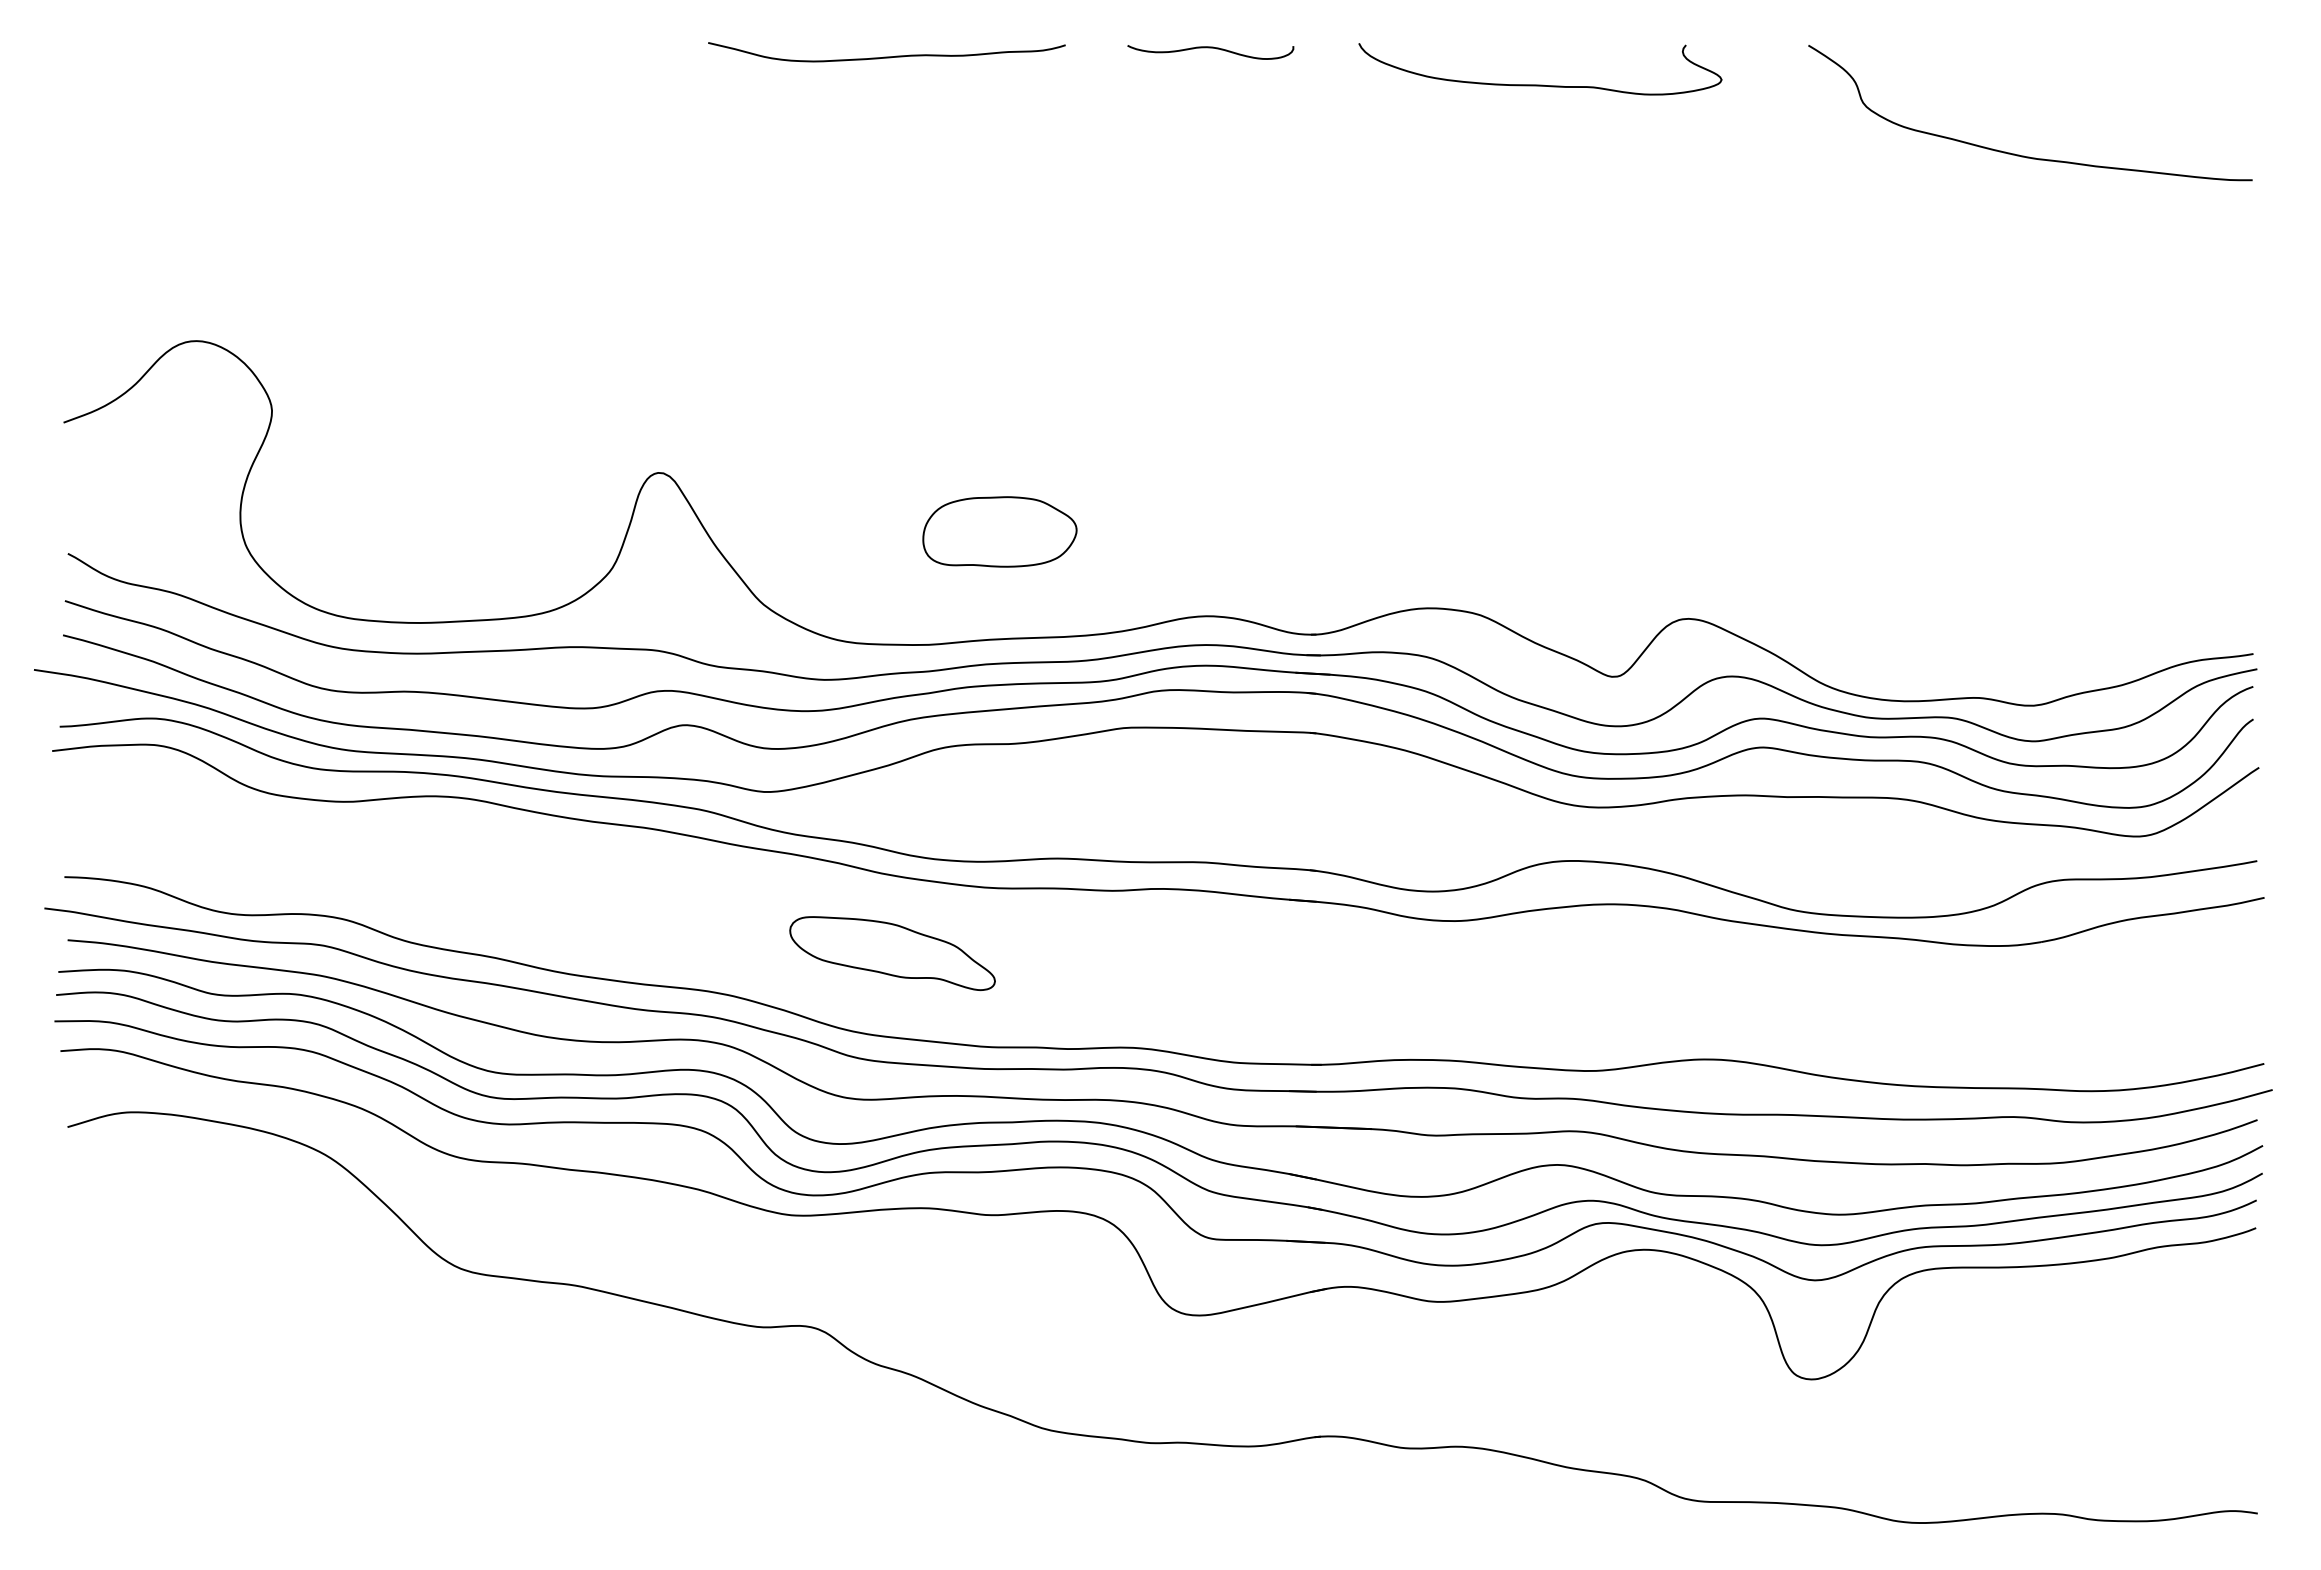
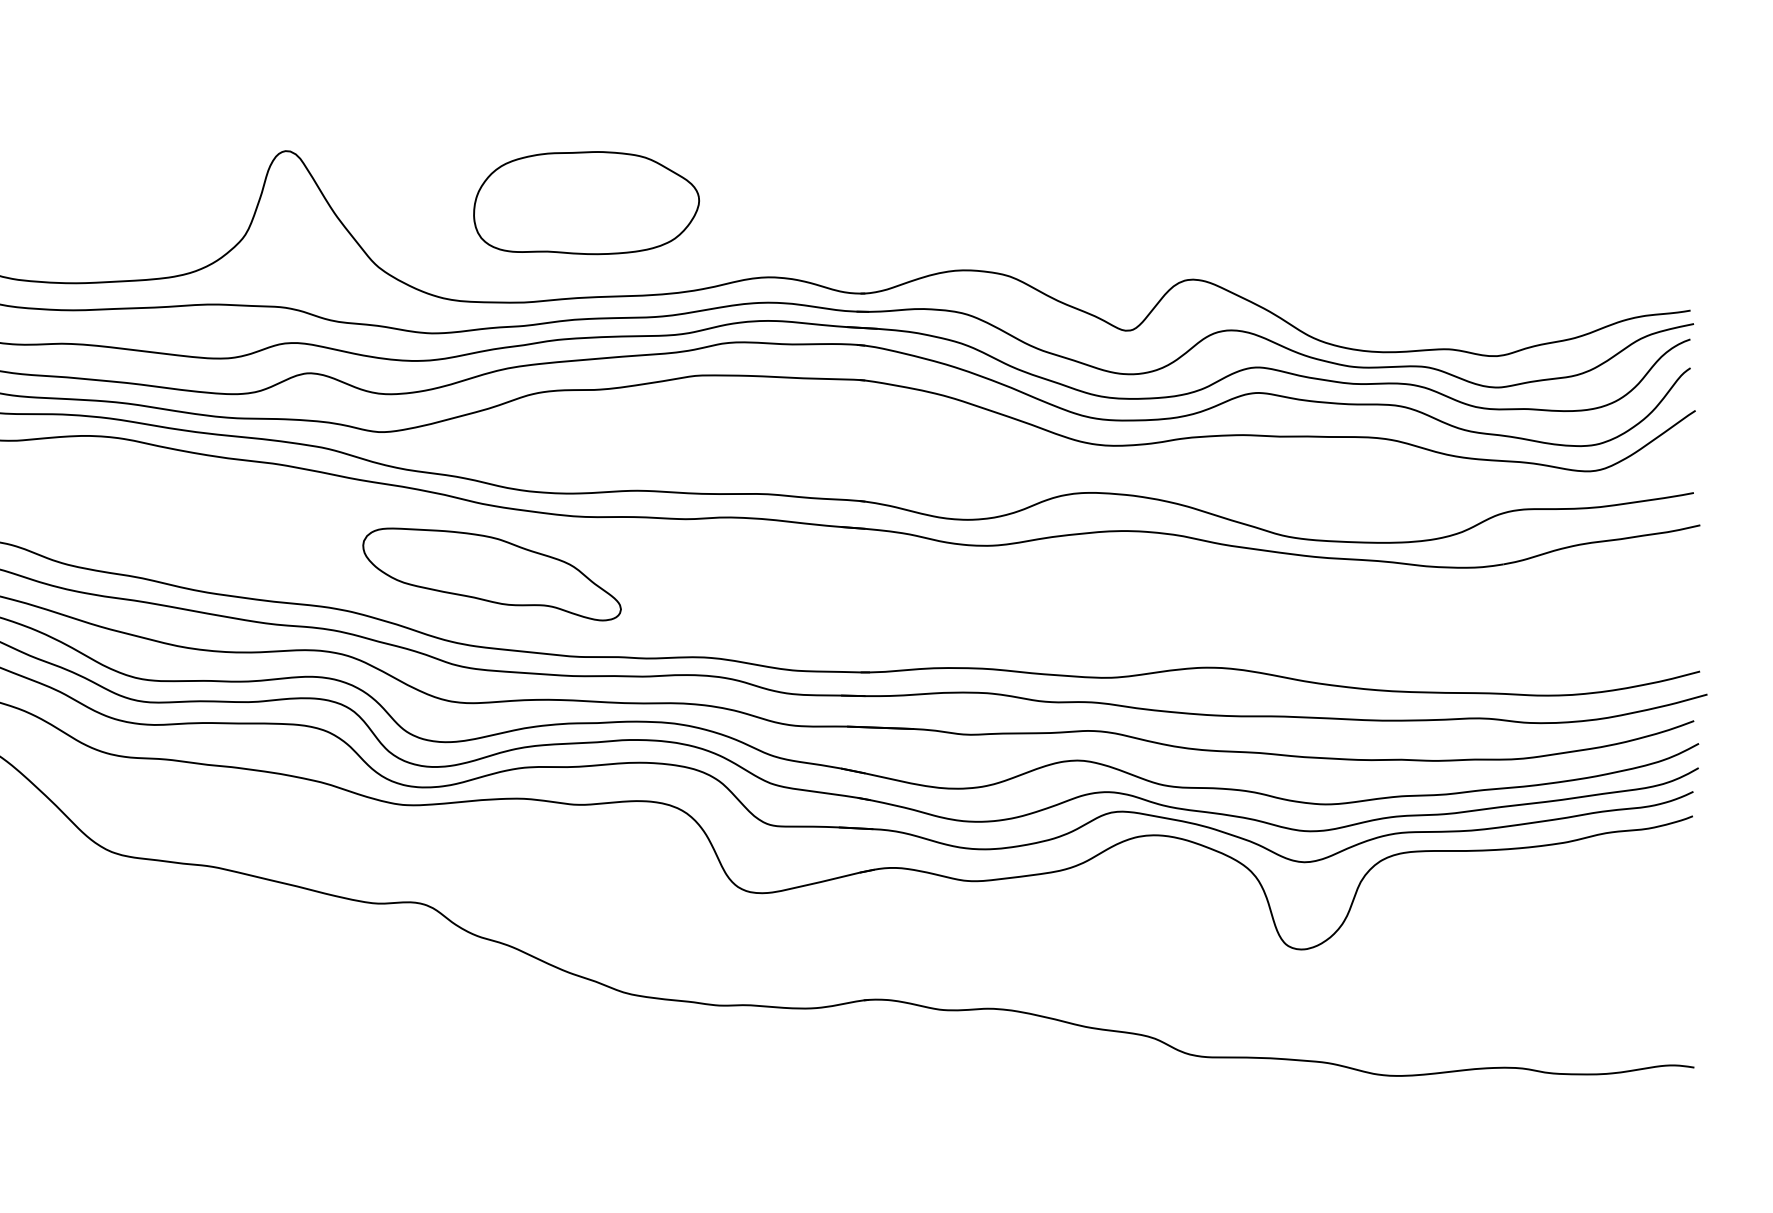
part: (999, 531) -> (586, 202), size x1.67
part: (892, 953) -> (491, 574), size x1.43

